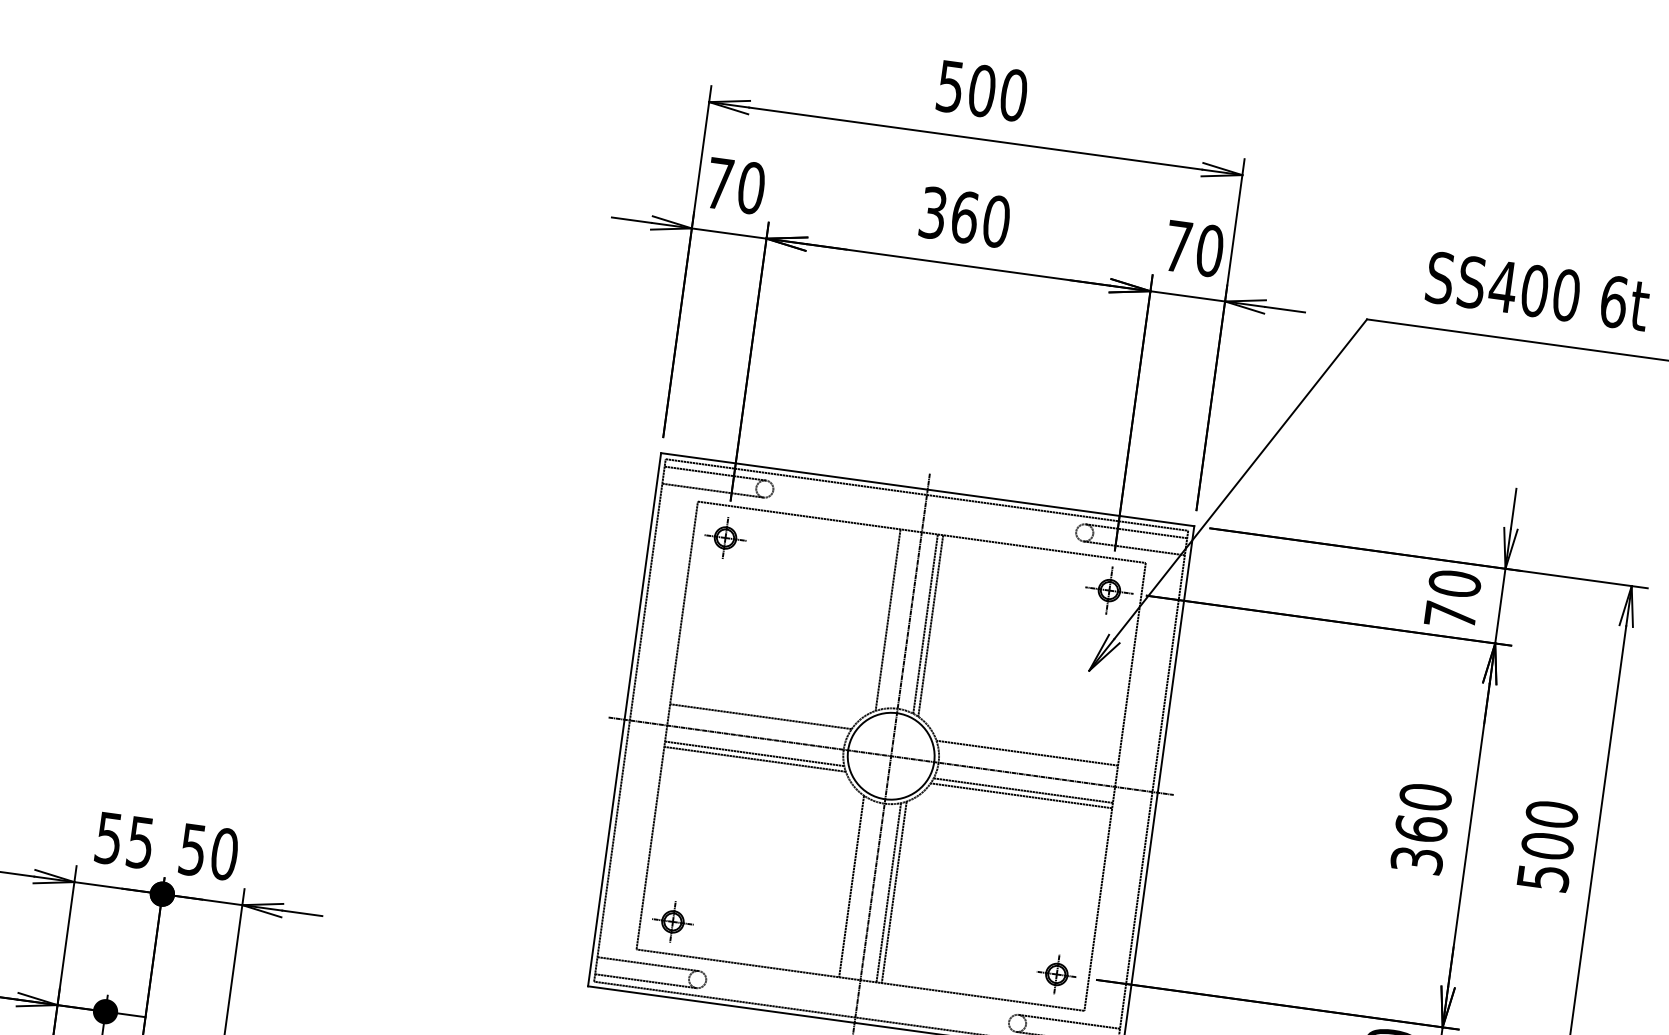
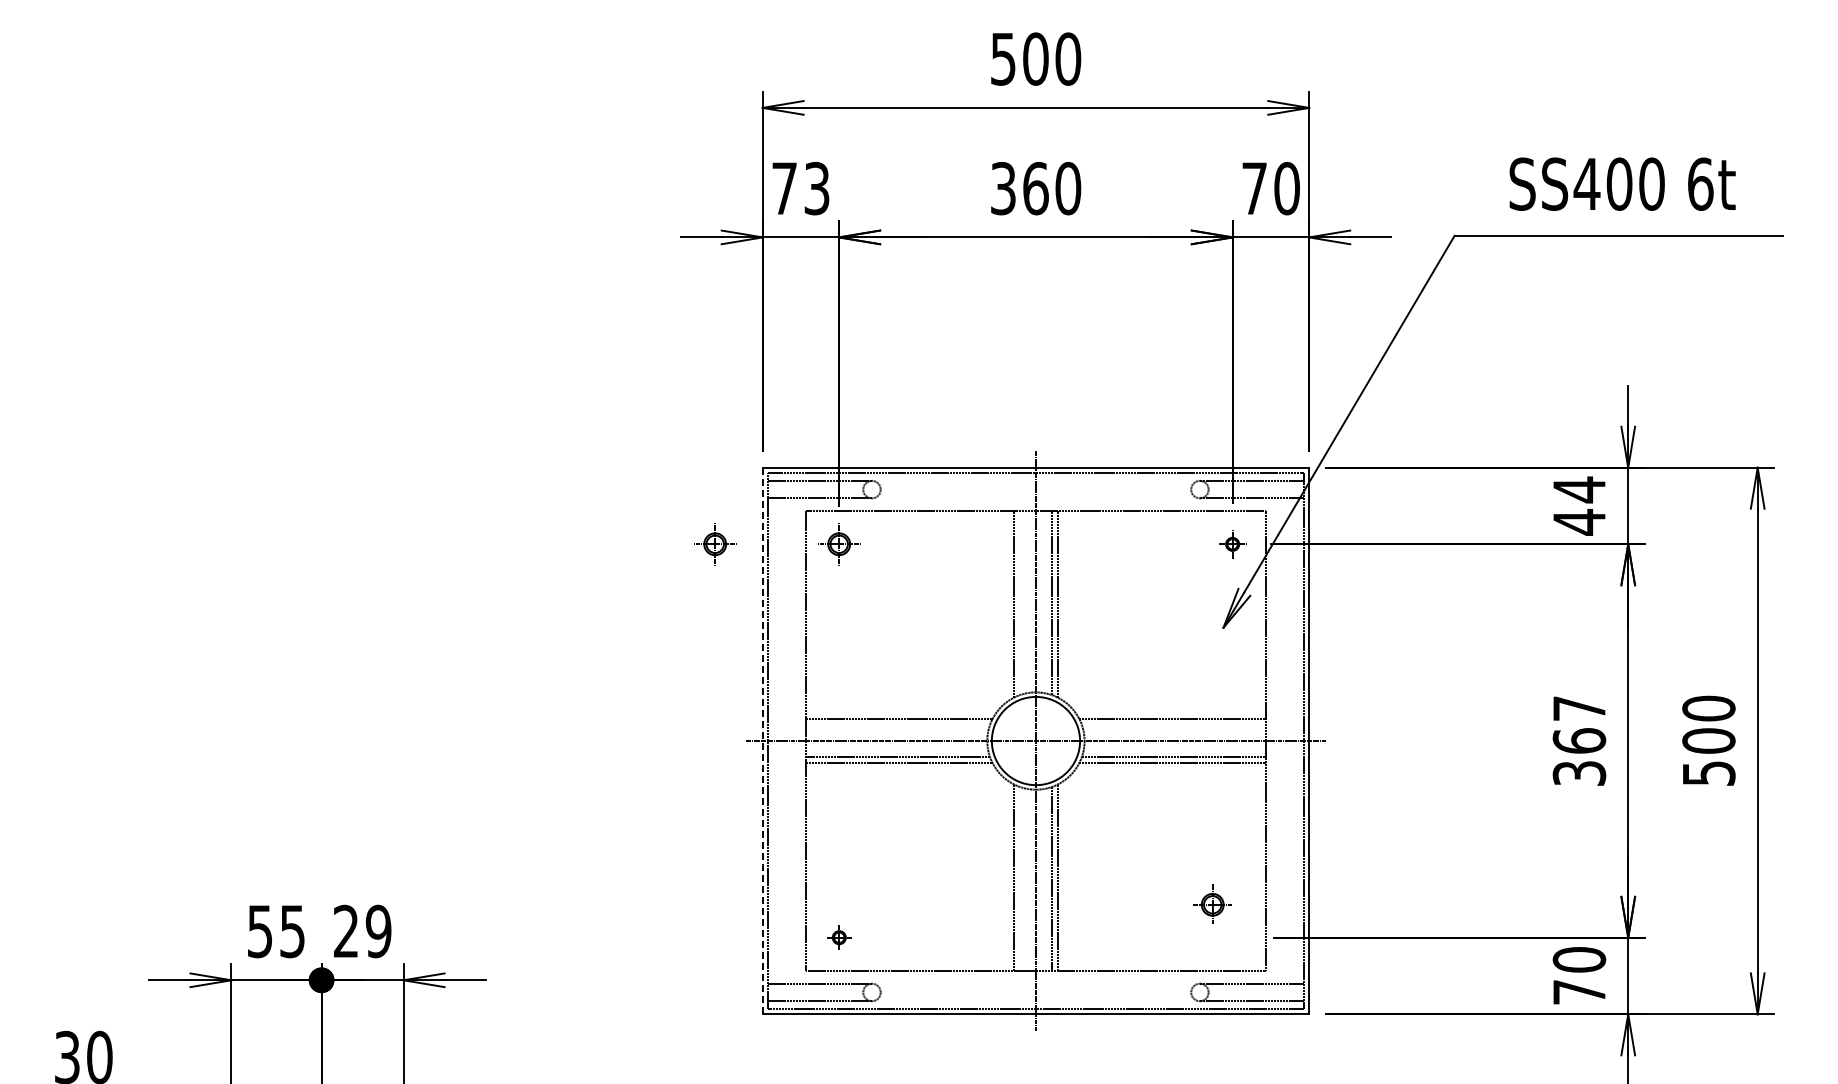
text: (750, 187) -> (816, 188), 70 -> 73
part: (604, 521) -> (715, 544), added
part: (1109, 590) -> (1232, 544), size x0.6
text: (1452, 599) -> (1579, 505), 70 -> 44
line: (624, 719) -> (762, 740), solid -> dashed
text: (1425, 797) -> (1579, 708), 360 -> 367
text: (208, 852) -> (362, 931), 50 -> 29
part: (673, 921) -> (839, 937), size x0.6
part: (1056, 973) -> (1212, 903), moved

